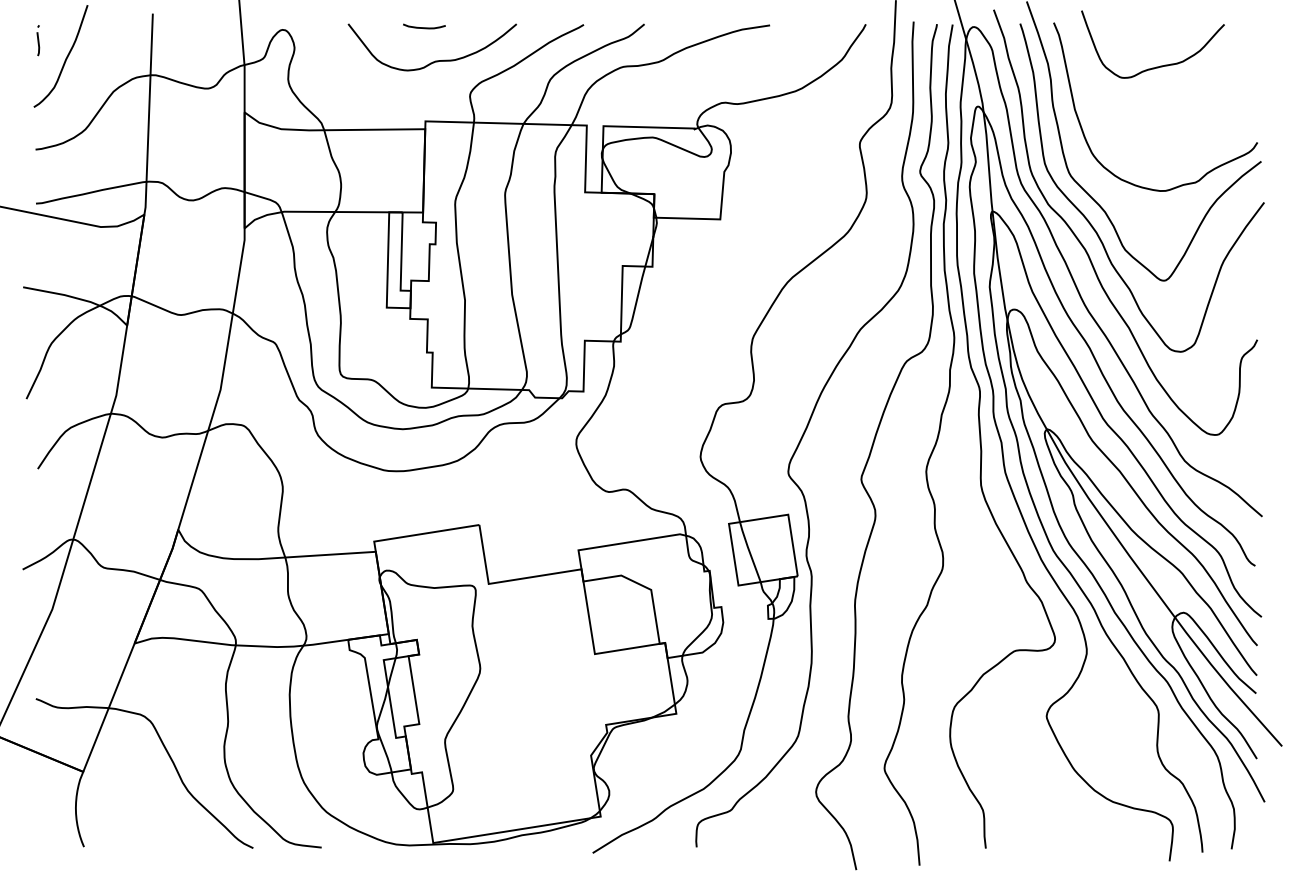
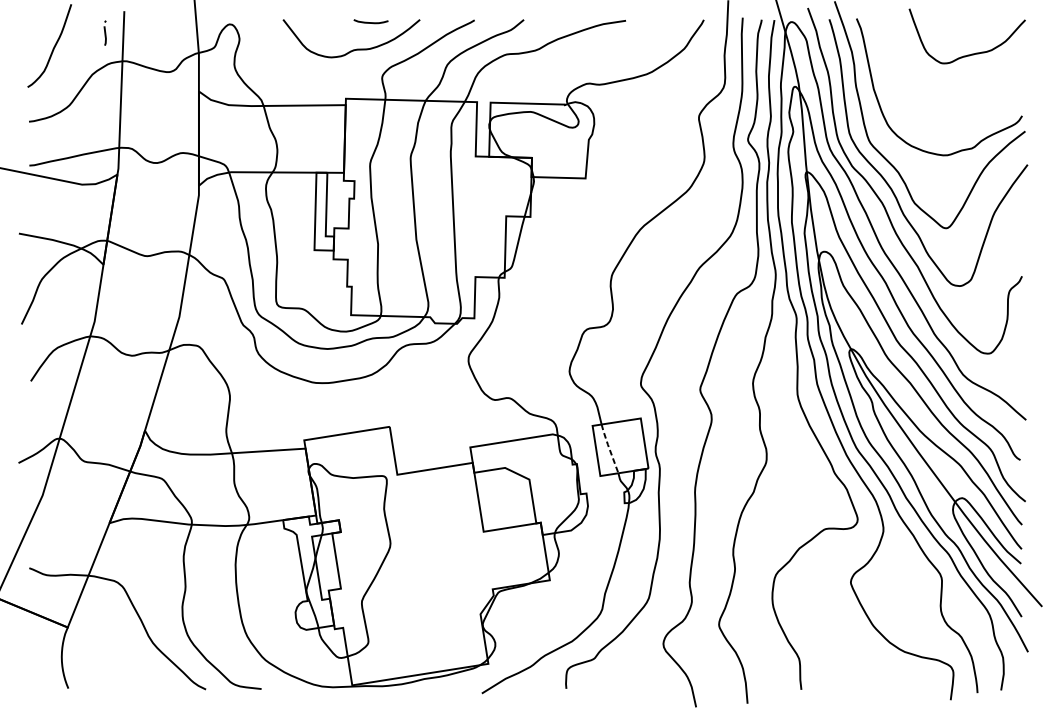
curve: (424, 27) -> (371, 22), moved
part: (38, 40) -> (105, 33), moved
curve: (1156, 66) -> (970, 54), moved
line: (749, 551) -> (609, 448), solid -> dashed

